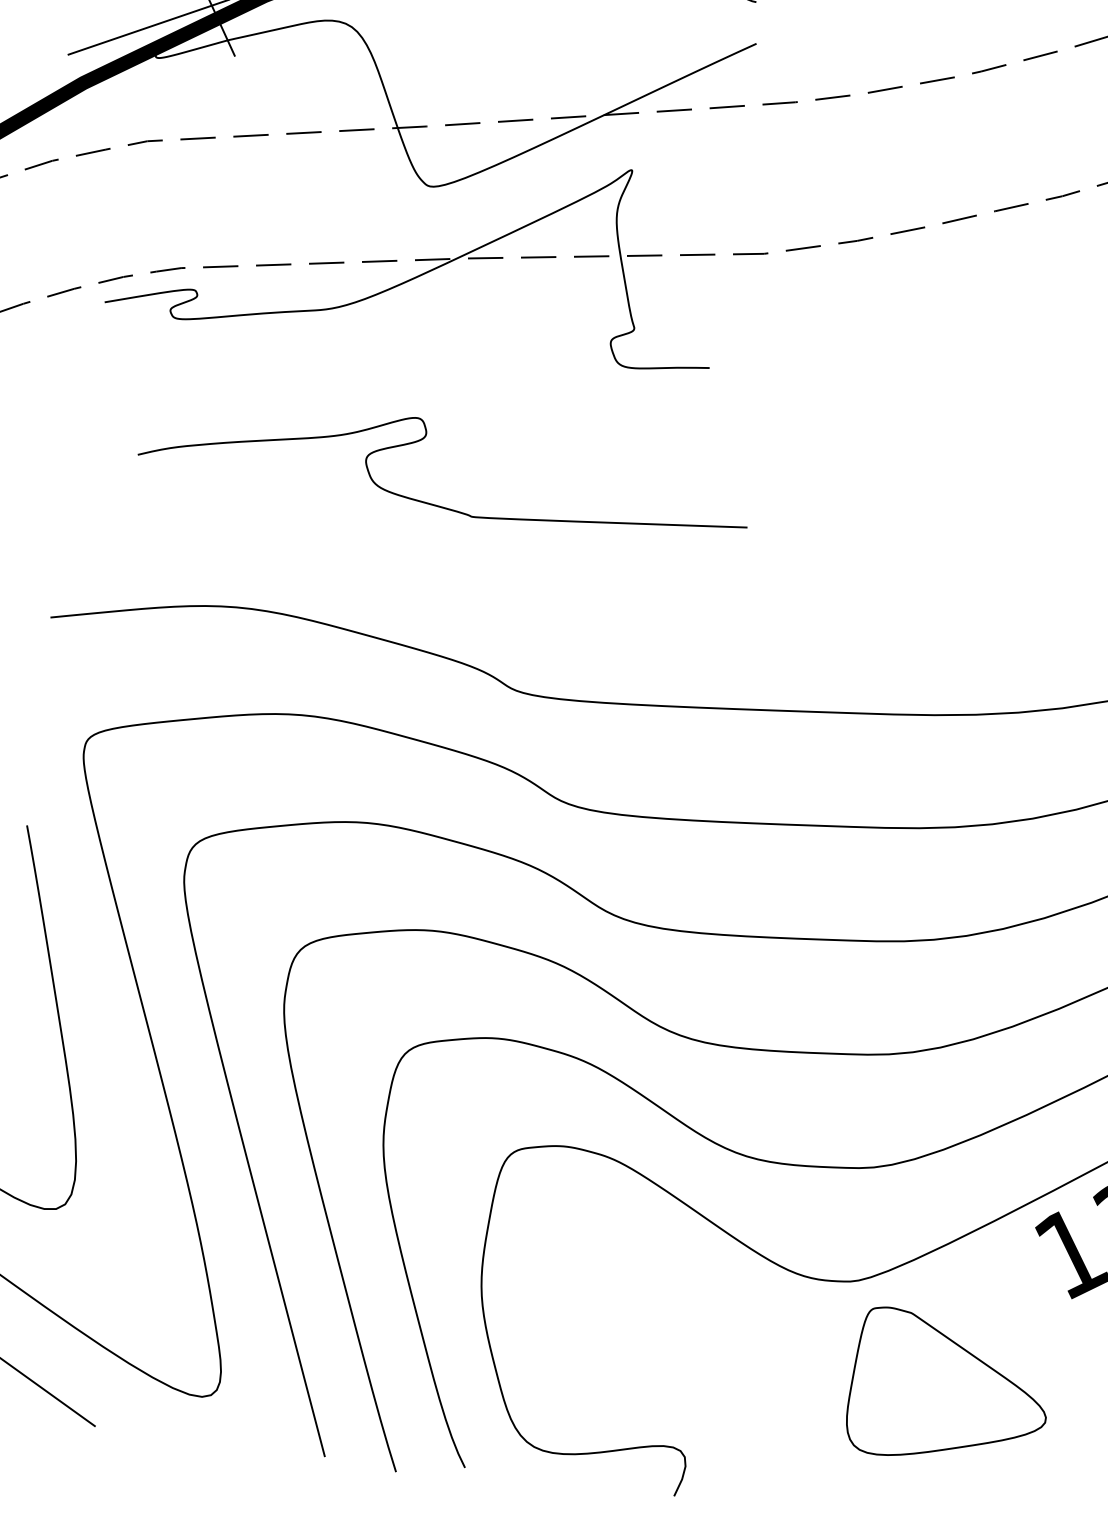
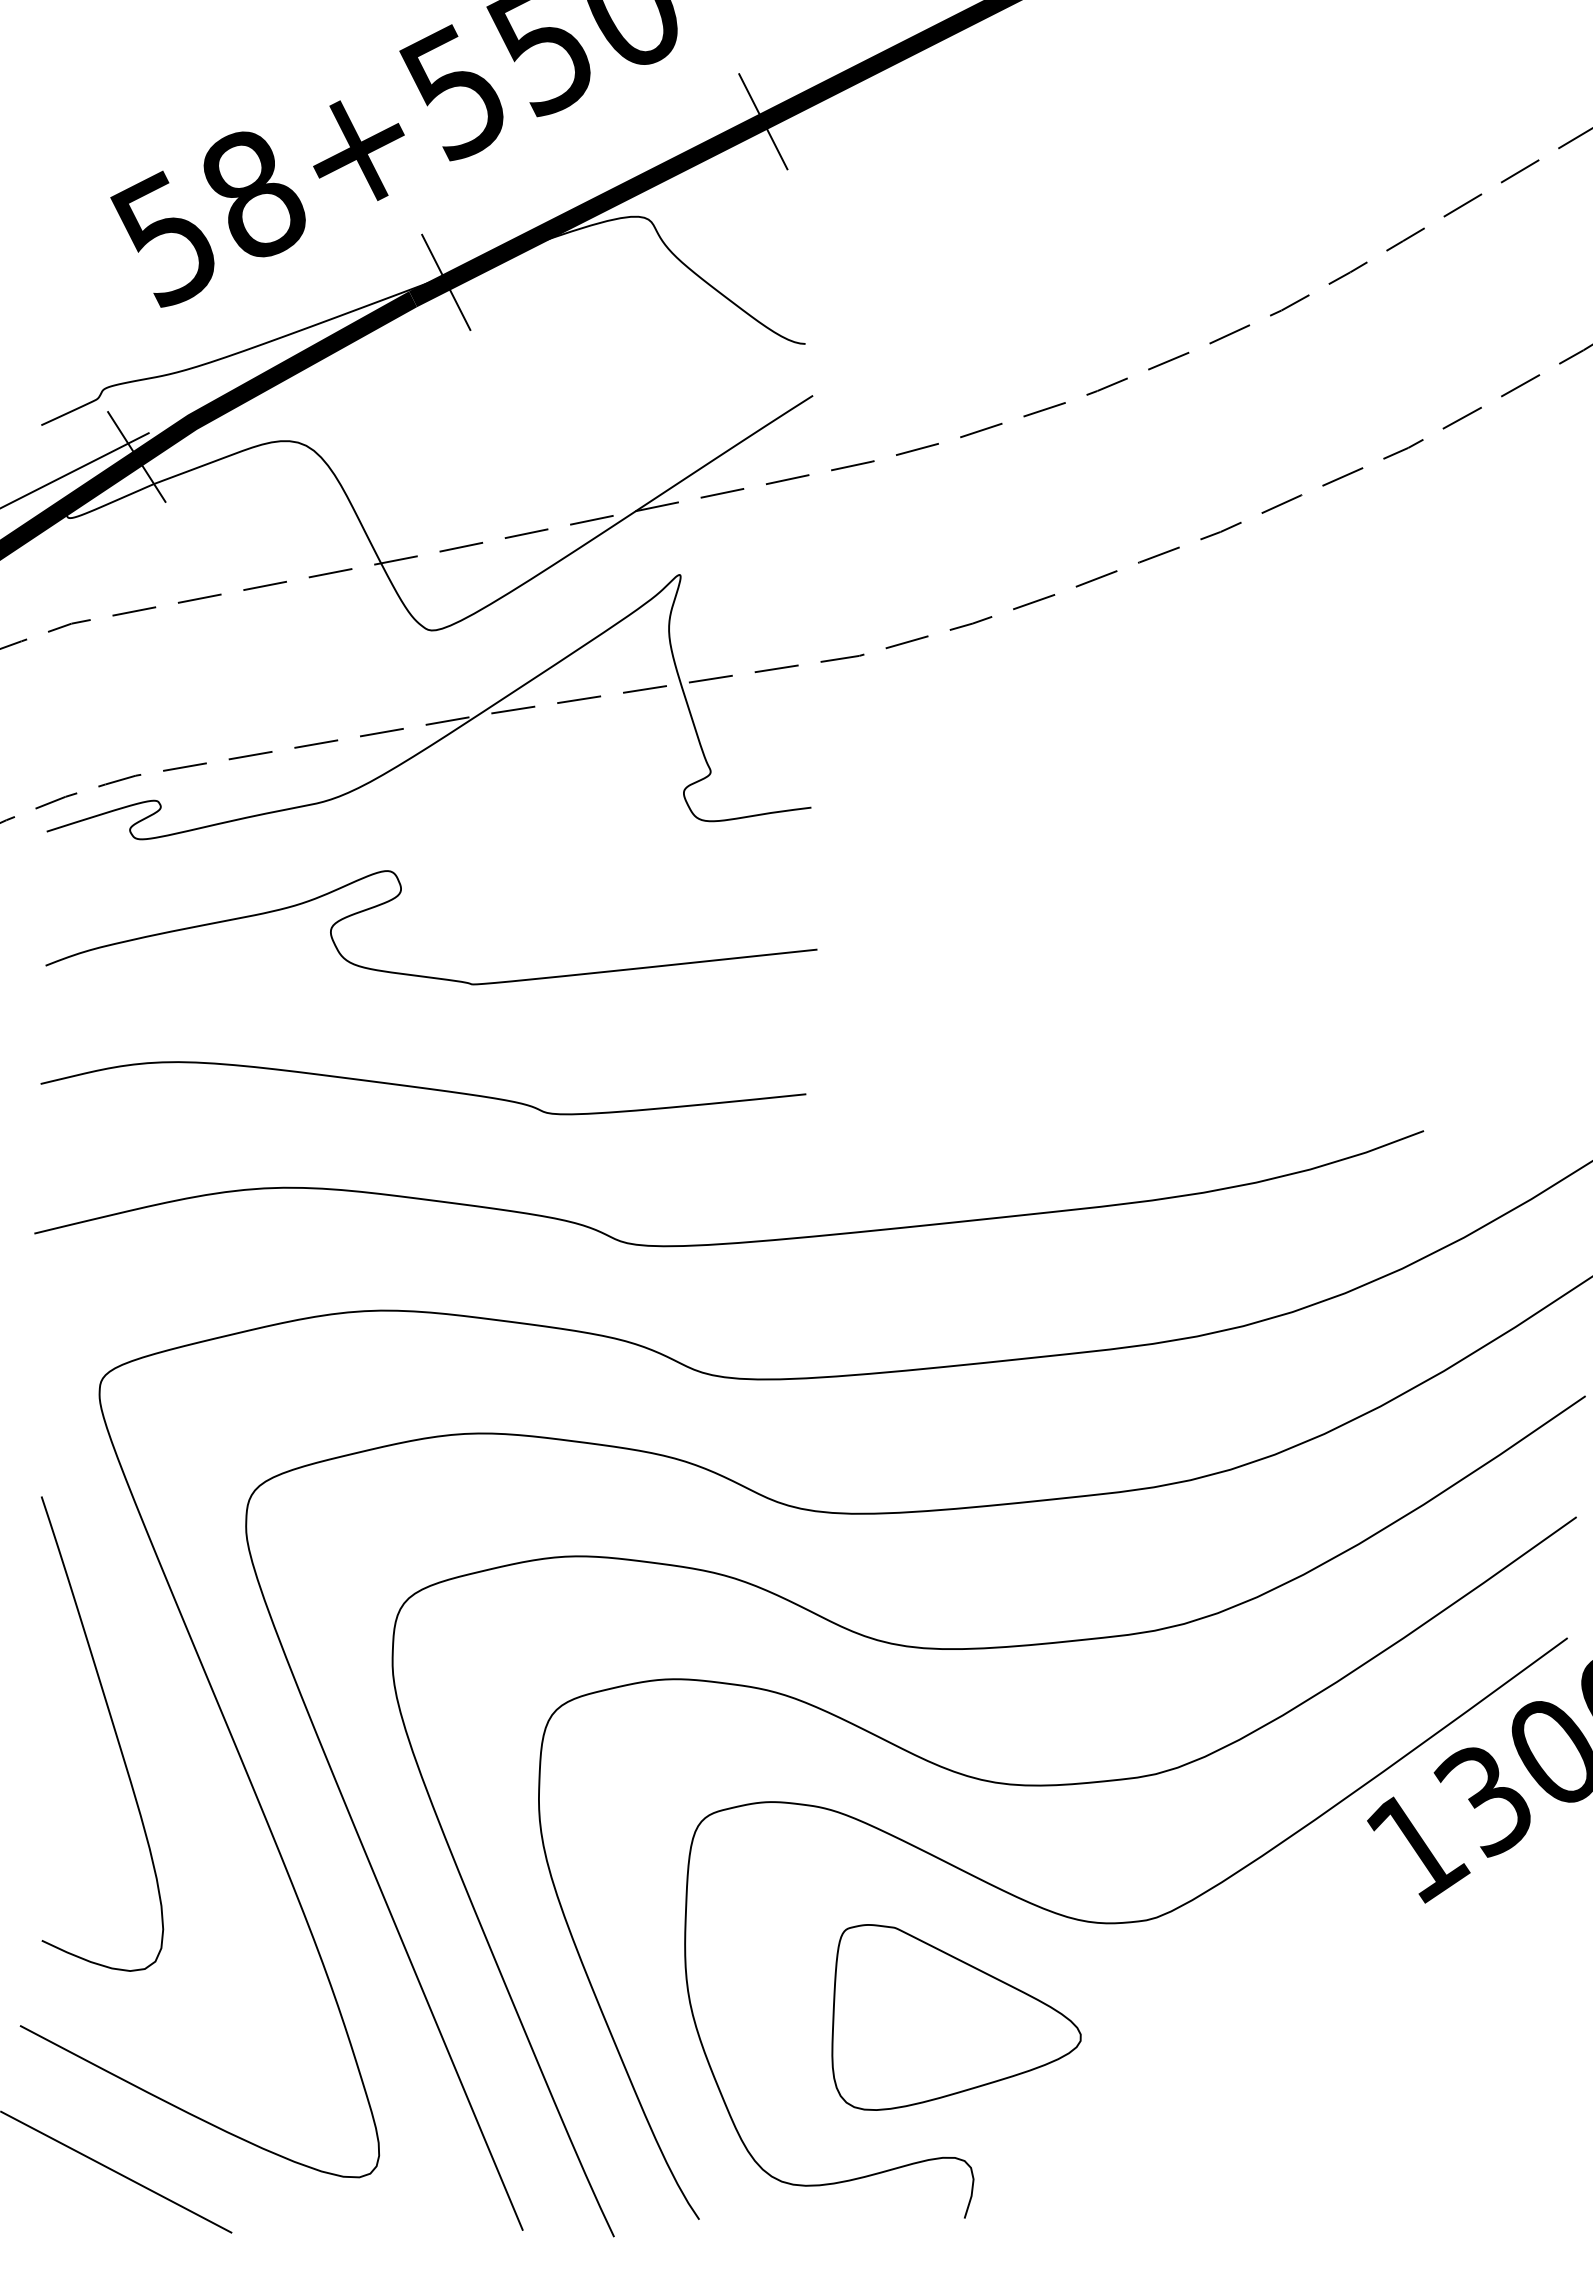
curve: (424, 438) -> (399, 895), moved
curve: (373, 546) -> (423, 1088), added
part: (949, 1390) -> (956, 2017), moved

